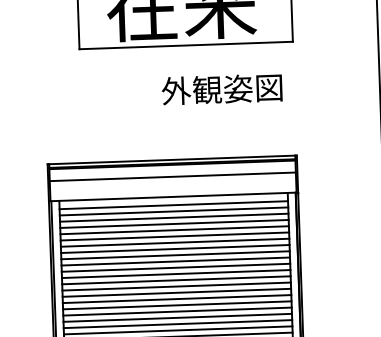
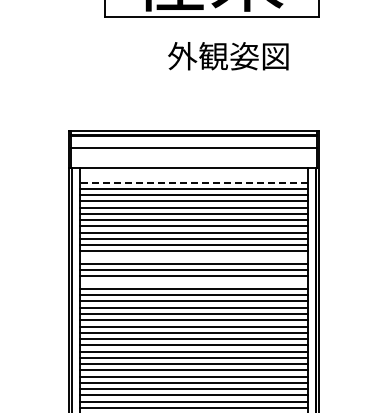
text: (222, 89) -> (228, 56), moved
line: (173, 205) -> (193, 176), removed
line: (173, 211) -> (193, 182), solid -> dashed
line: (176, 286) -> (193, 257), removed
line: (176, 311) -> (193, 282), removed

